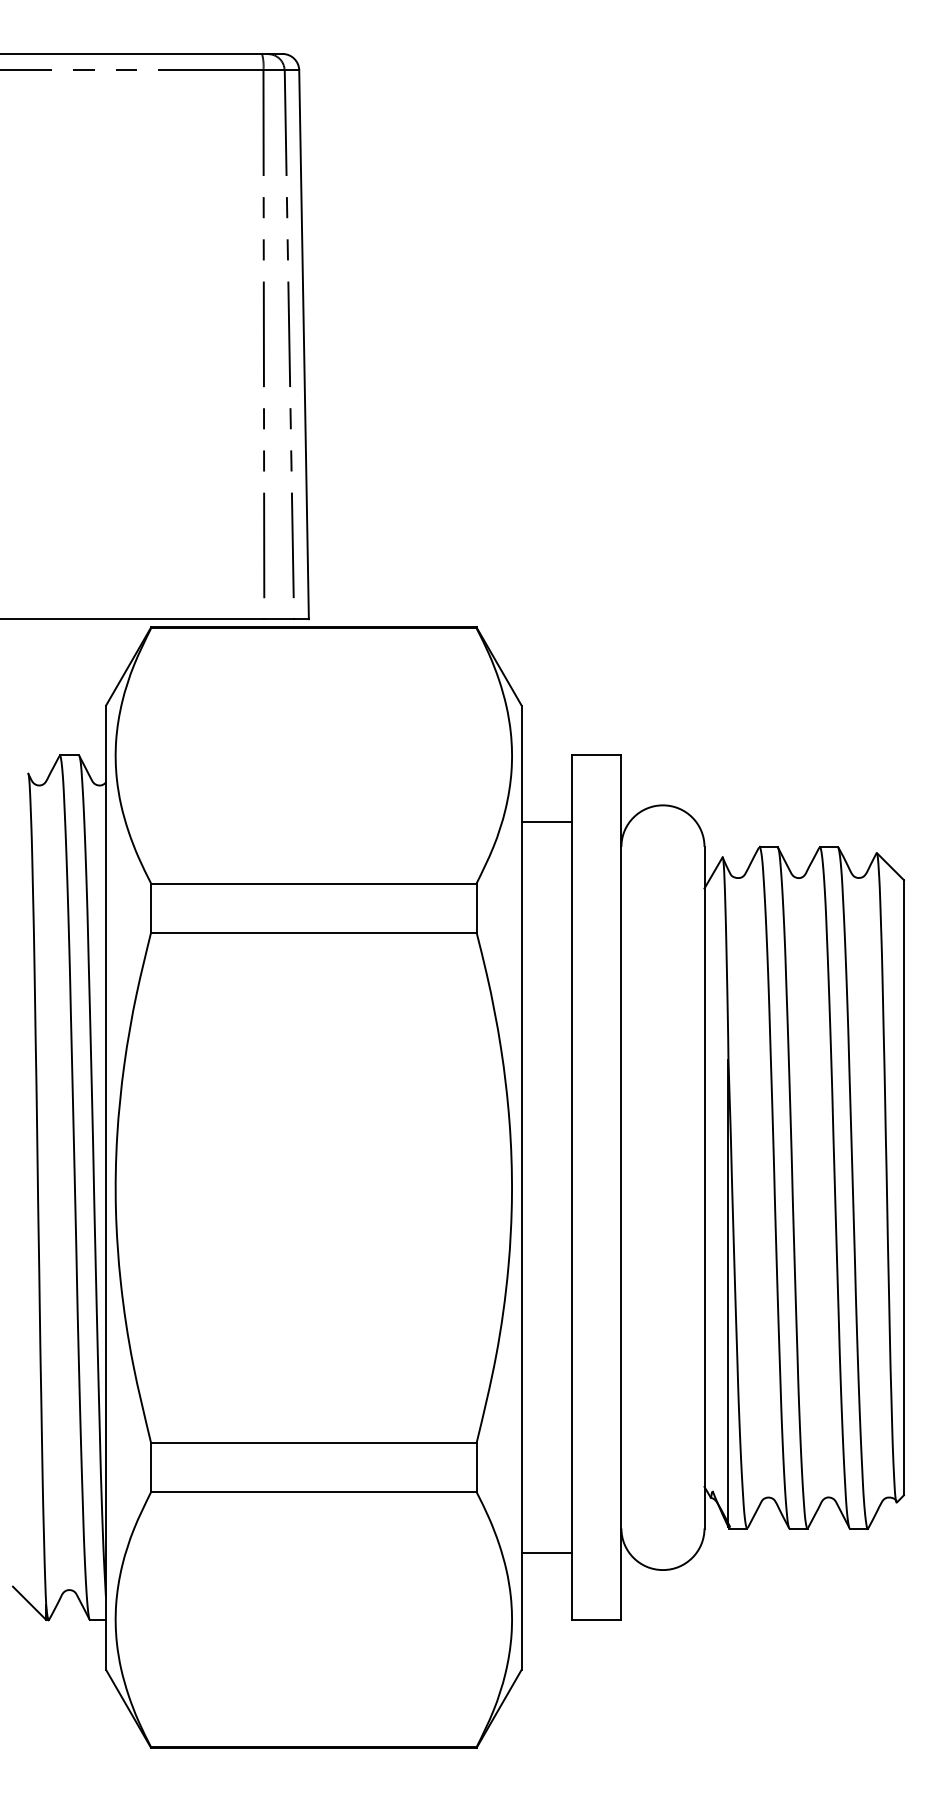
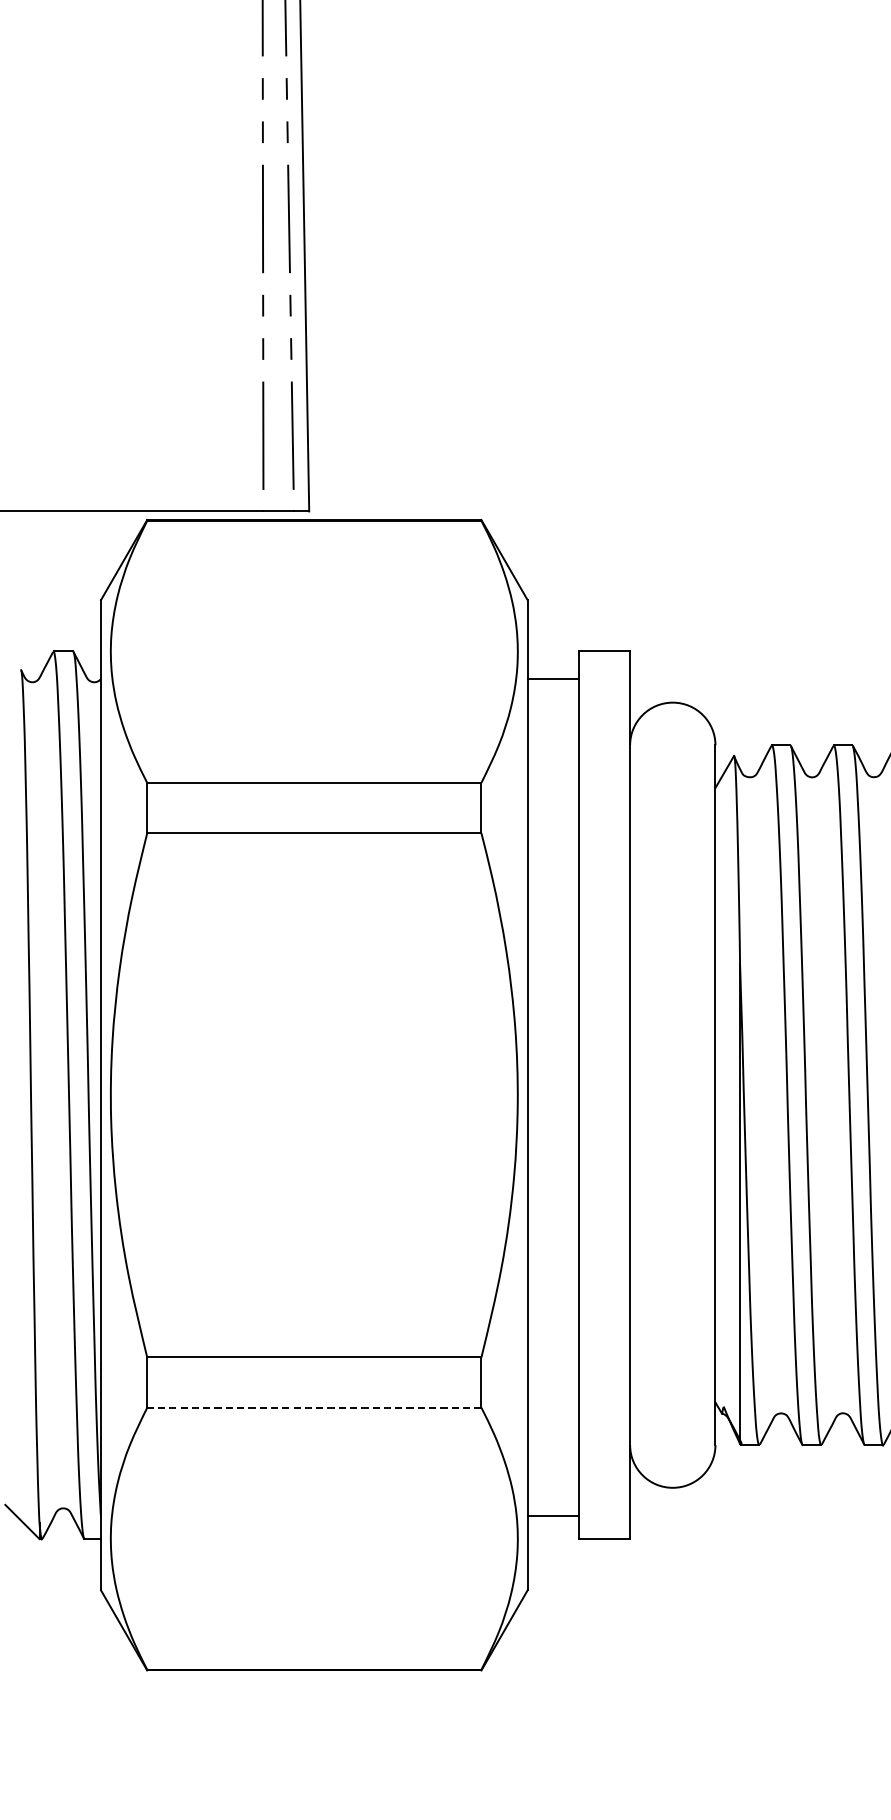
line: (546, 821) -> (553, 678), moved
line: (313, 1492) -> (313, 1408), solid -> dashed
line: (546, 1553) -> (553, 1516), moved

